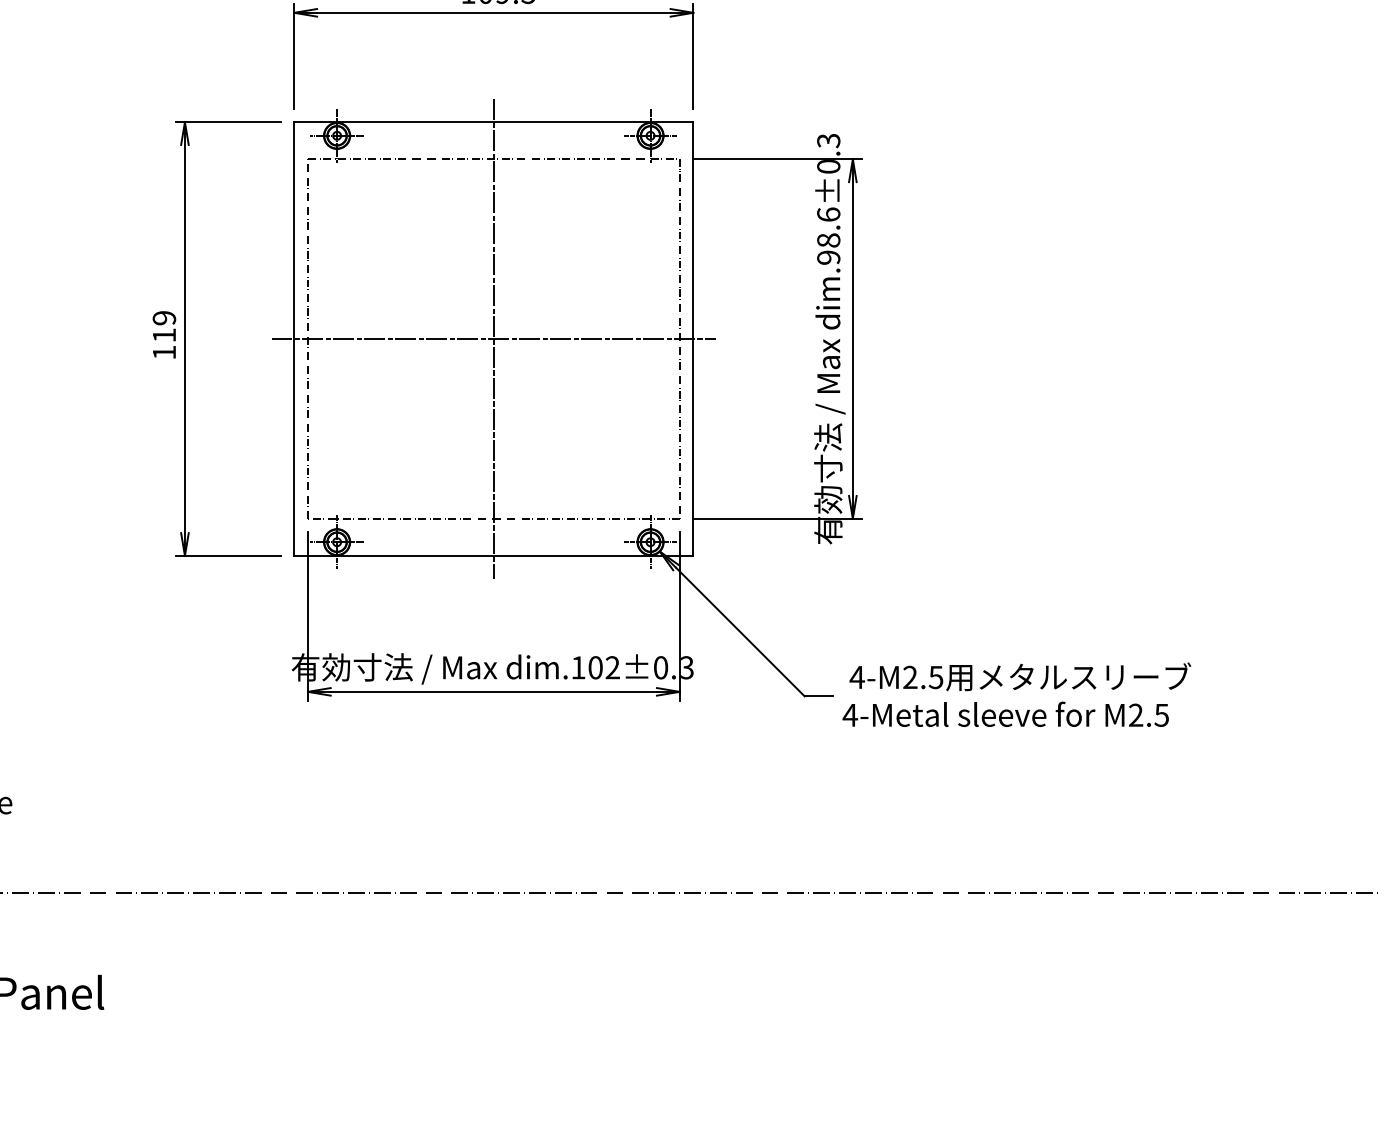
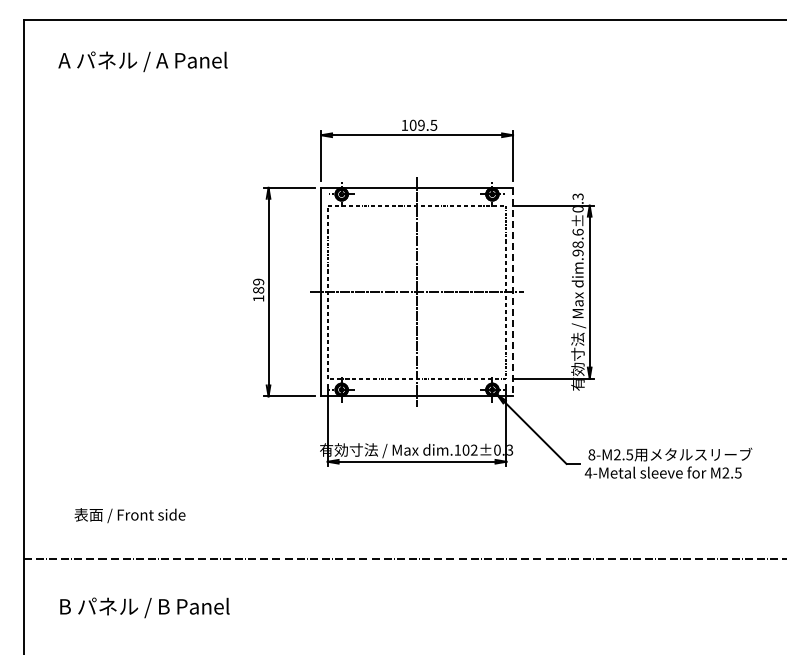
text: (164, 335) -> (258, 290), 119 -> 189
line: (694, 339) -> (513, 292), solid -> dashed
text: (856, 676) -> (591, 454), 4-M2.5 -> 8-M2.5

